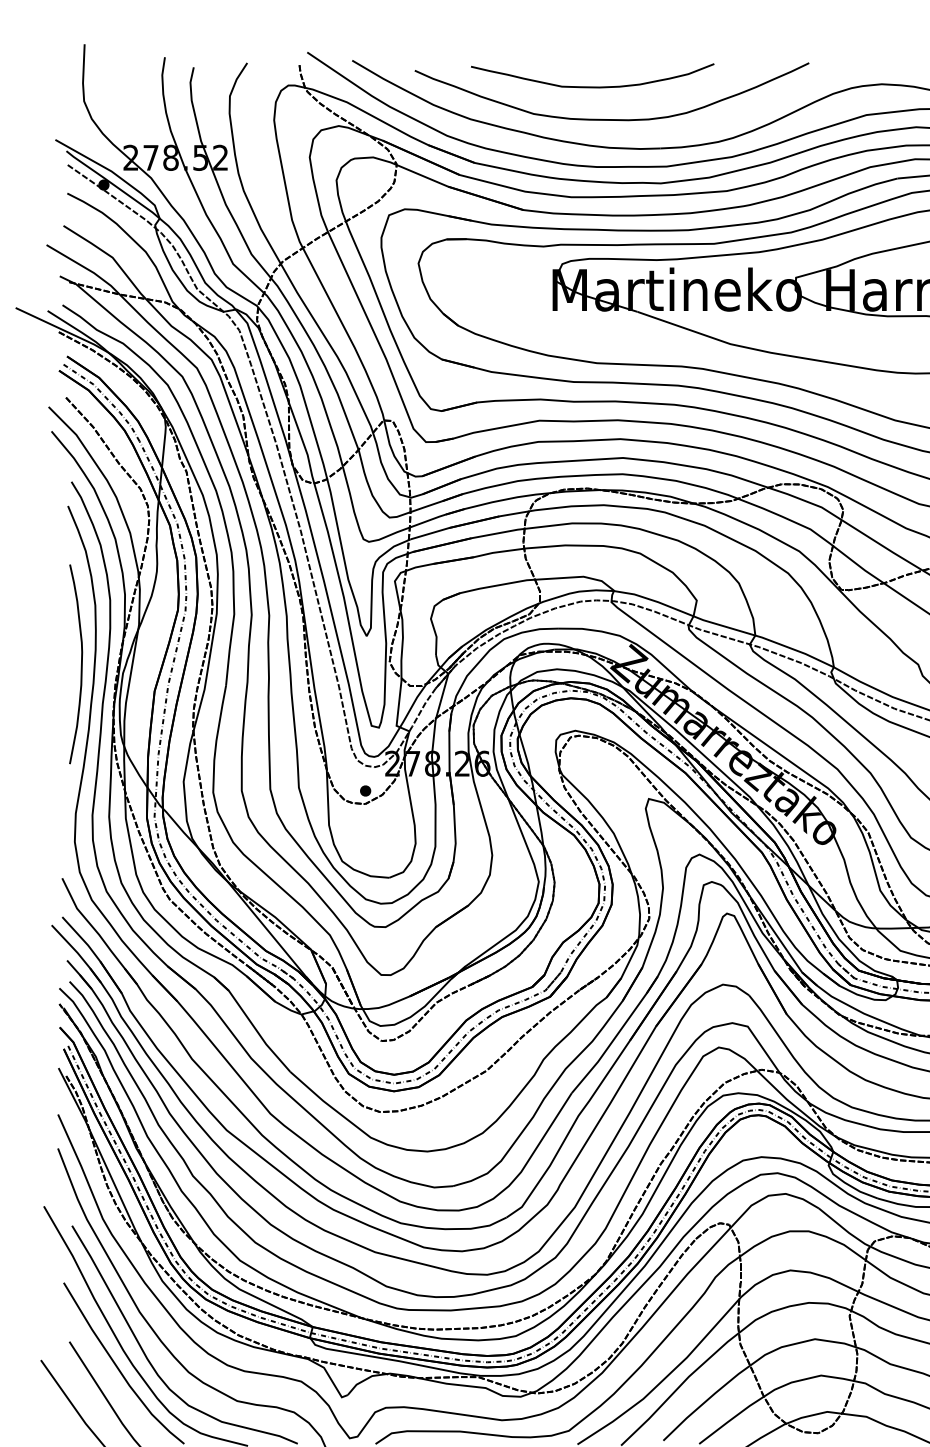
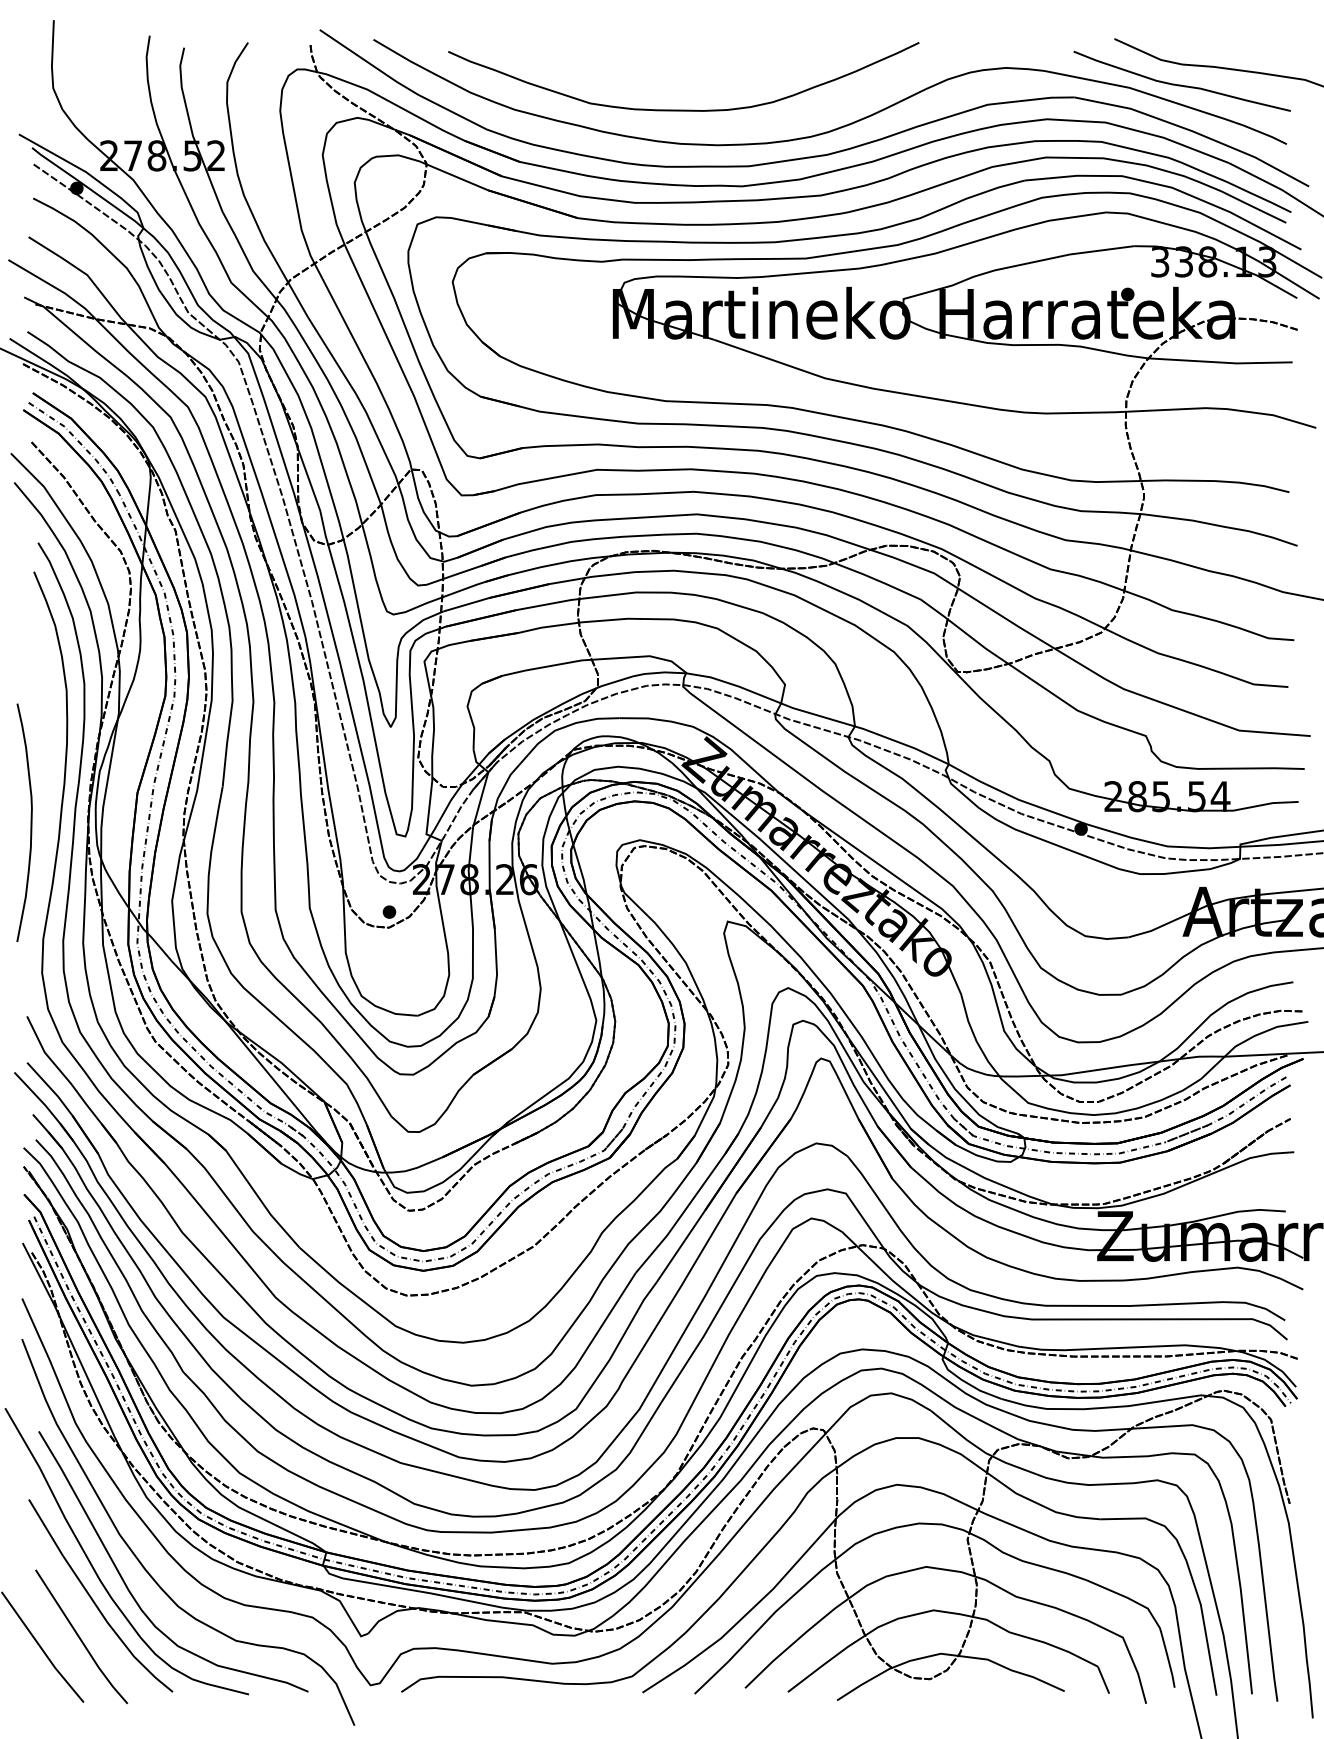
curve: (592, 86) -> (660, 70), removed
curve: (81, 664) -> (30, 822), moved

